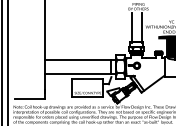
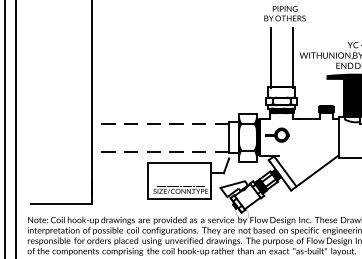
line: (77, 60) -> (159, 124), solid -> dashed
line: (77, 73) -> (159, 151), solid -> dashed

